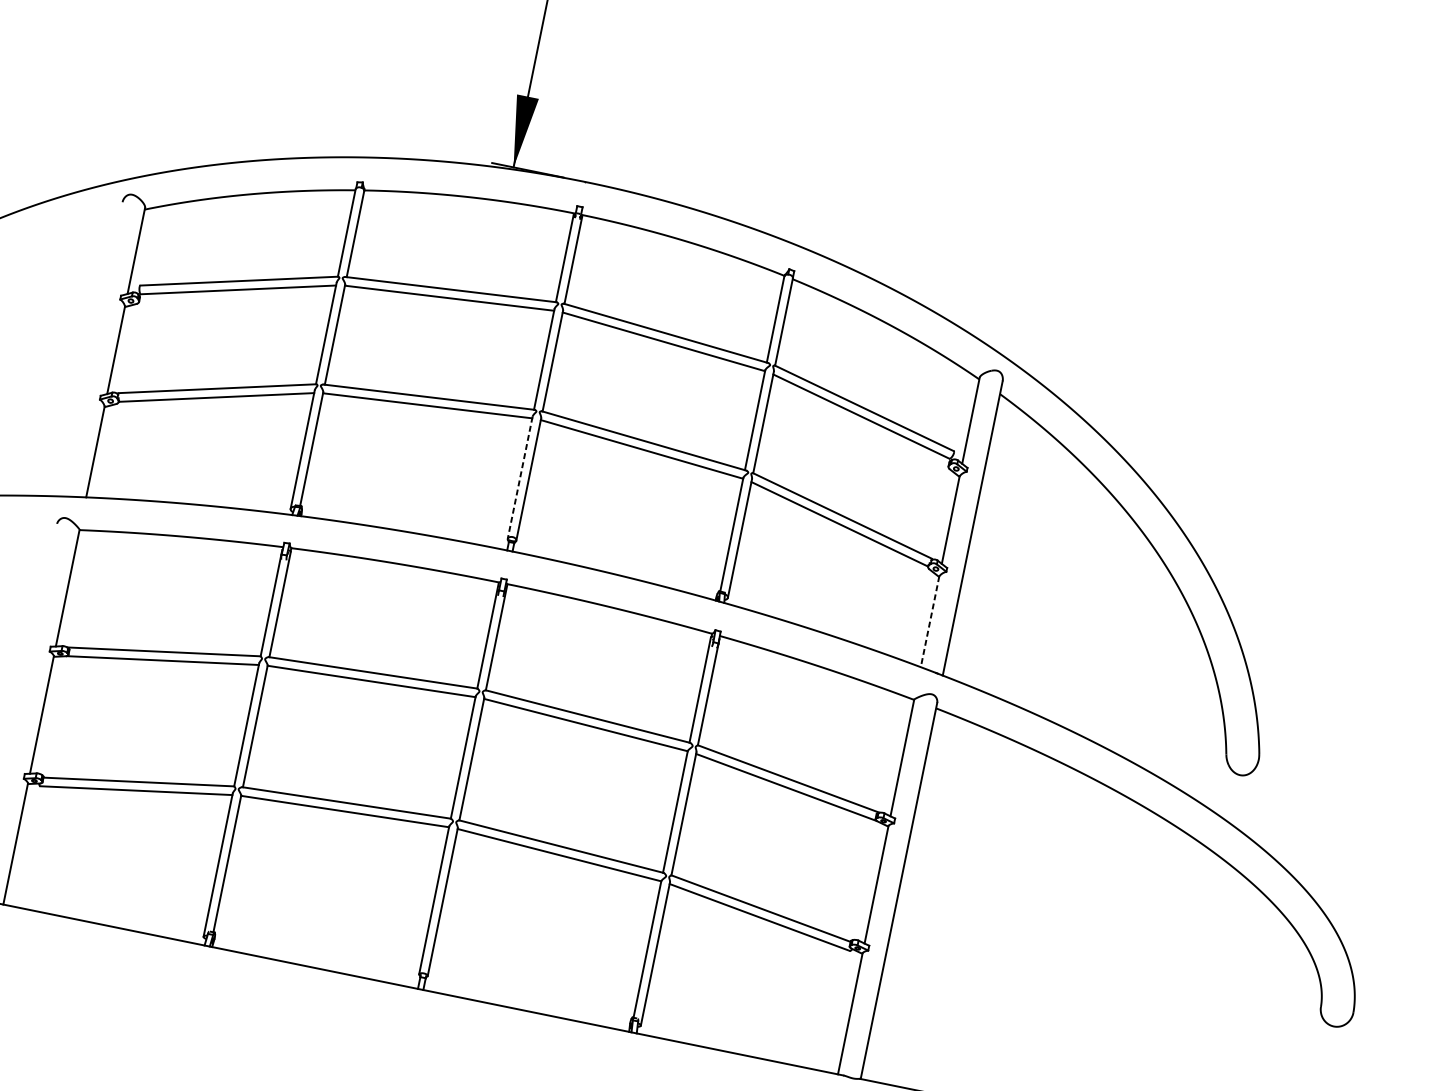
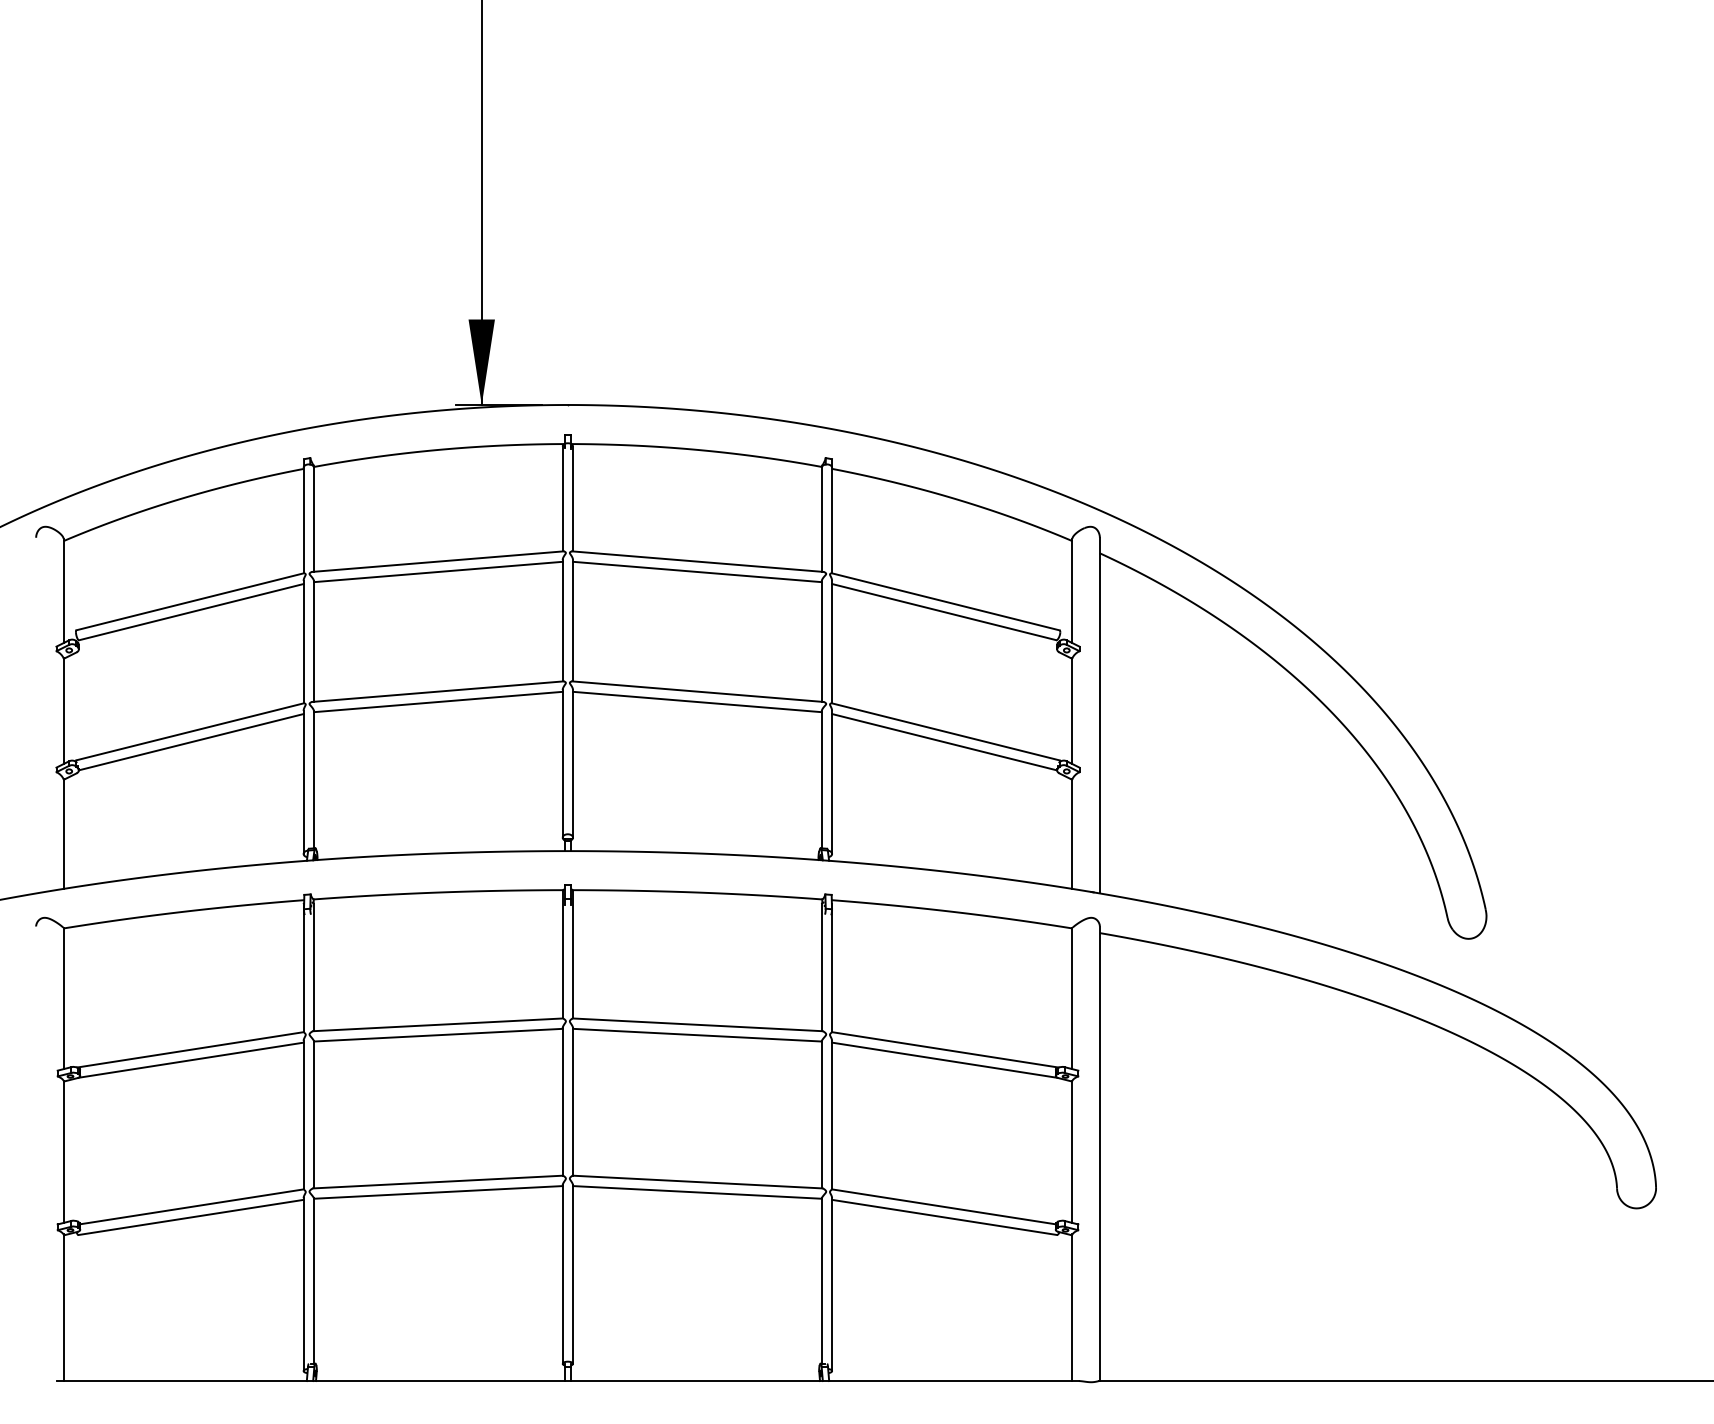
line: (520, 477) -> (562, 763), dashed -> solid
line: (930, 621) -> (1072, 833), dashed -> solid

